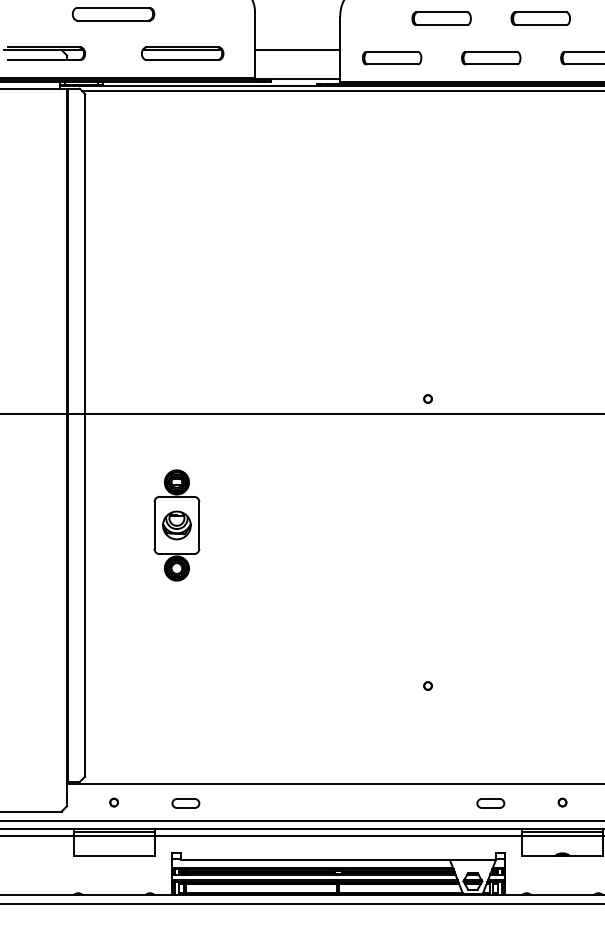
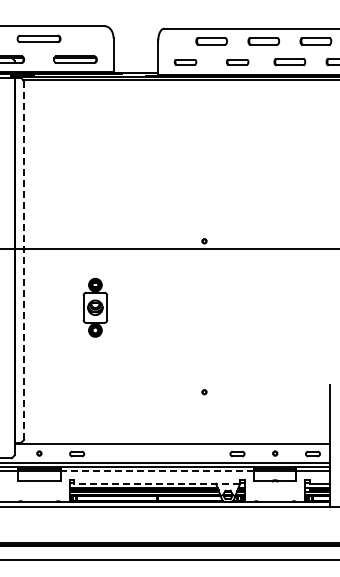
line: (296, 49) -> (135, 57), removed
part: (391, 59) -> (185, 62), size x0.7
part: (490, 59) -> (237, 62), size x0.7
line: (85, 433) -> (24, 259), solid -> dashed
part: (177, 524) -> (95, 307), moved
line: (338, 836) -> (157, 471), solid -> dashed
line: (336, 859) -> (156, 483), solid -> dashed

